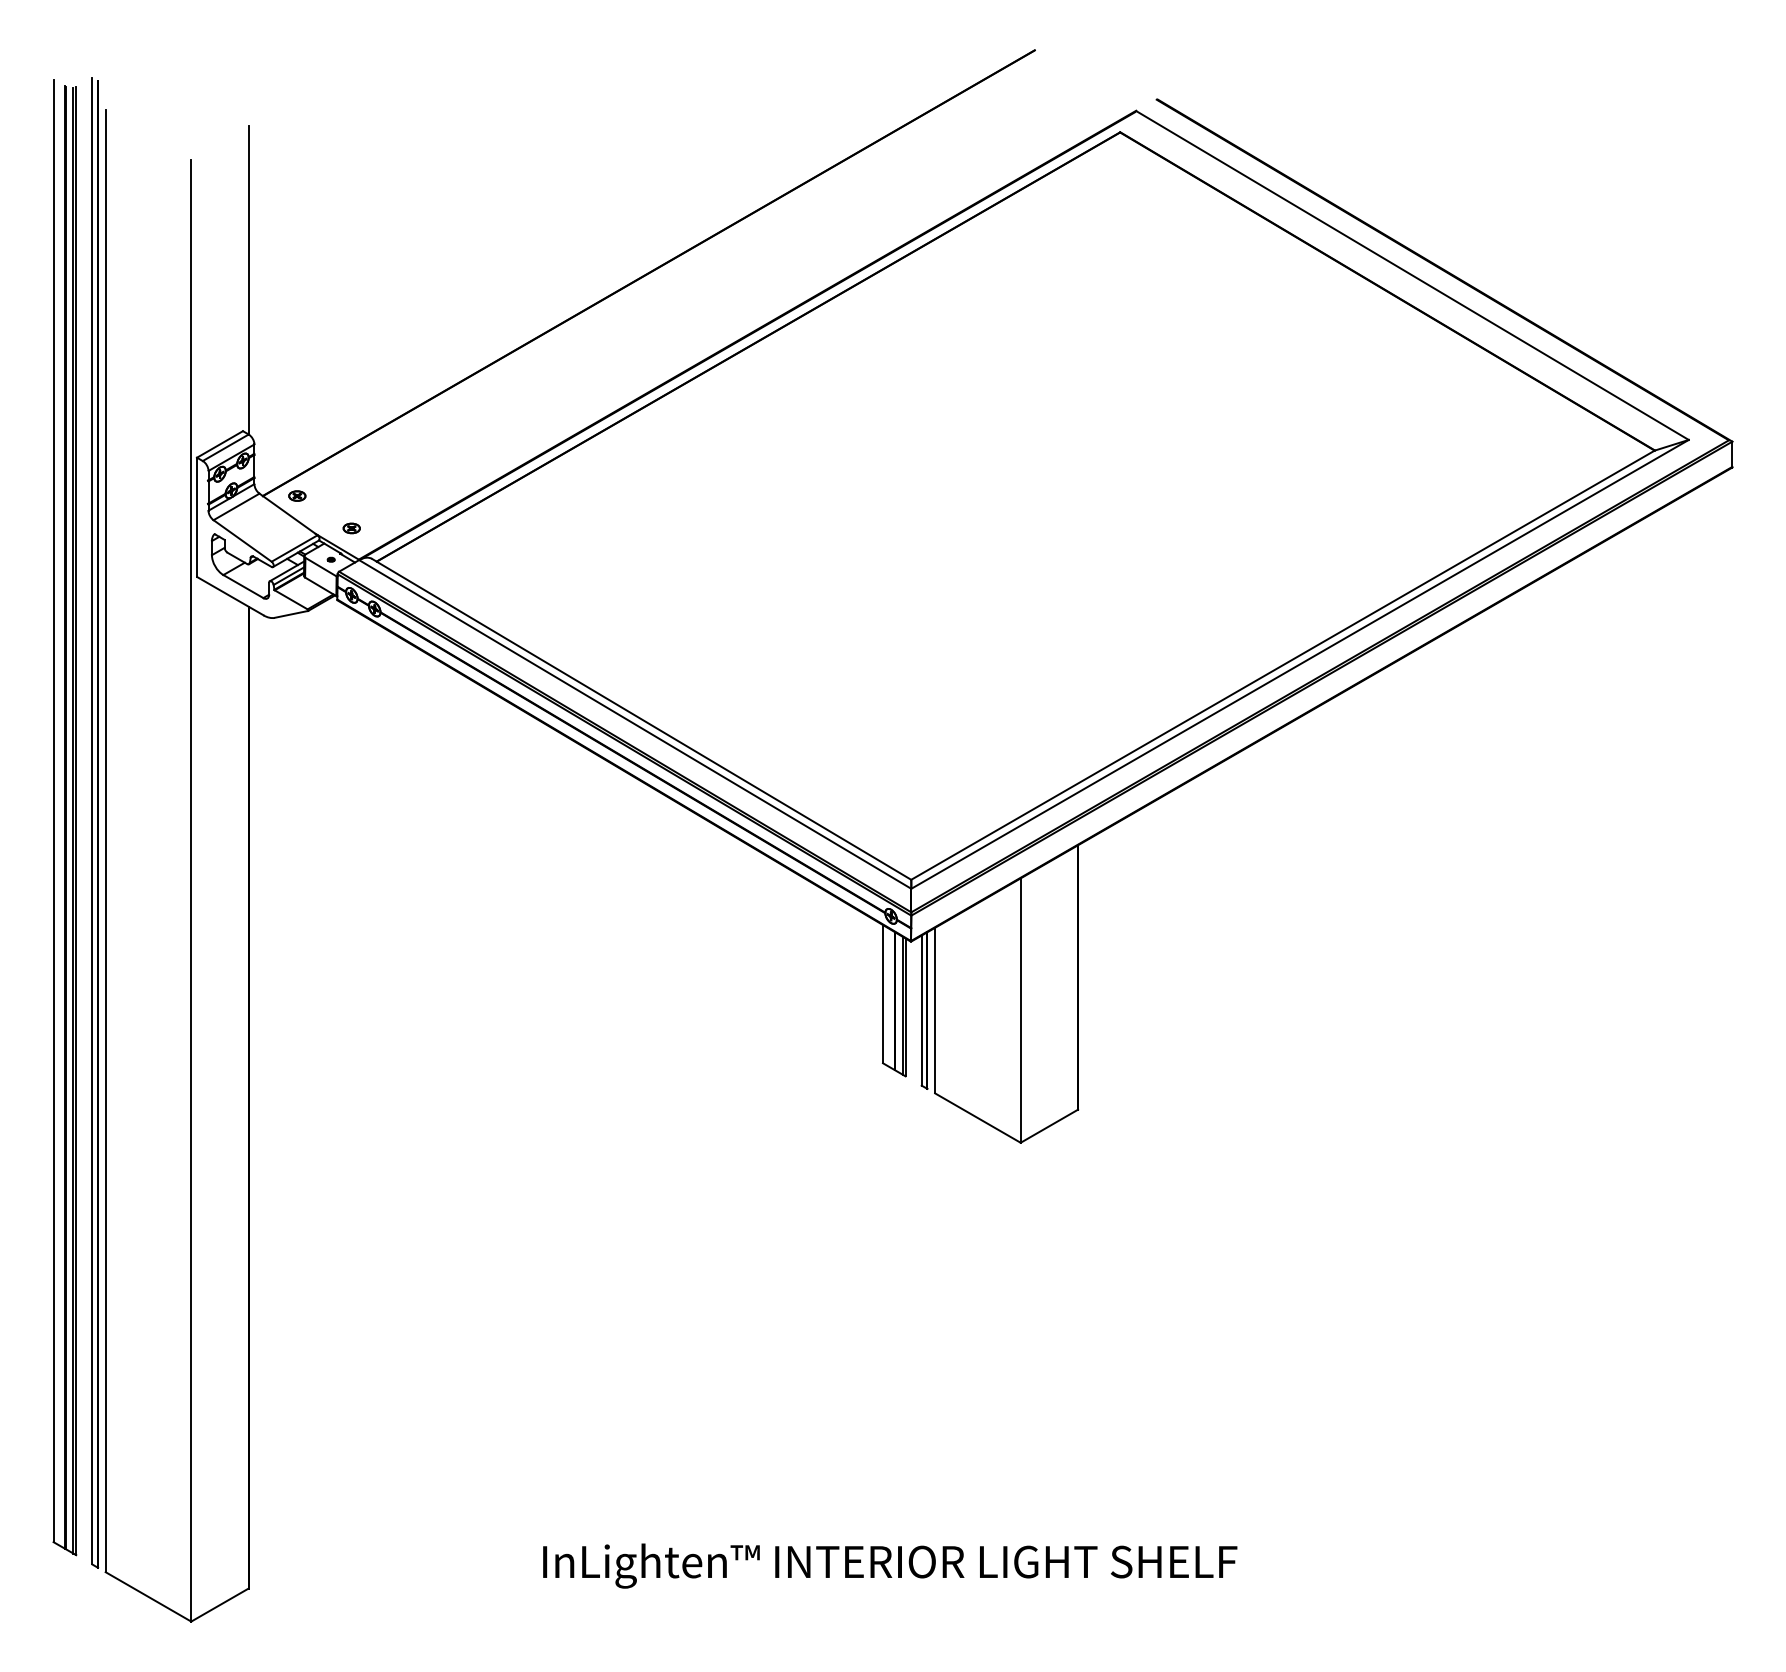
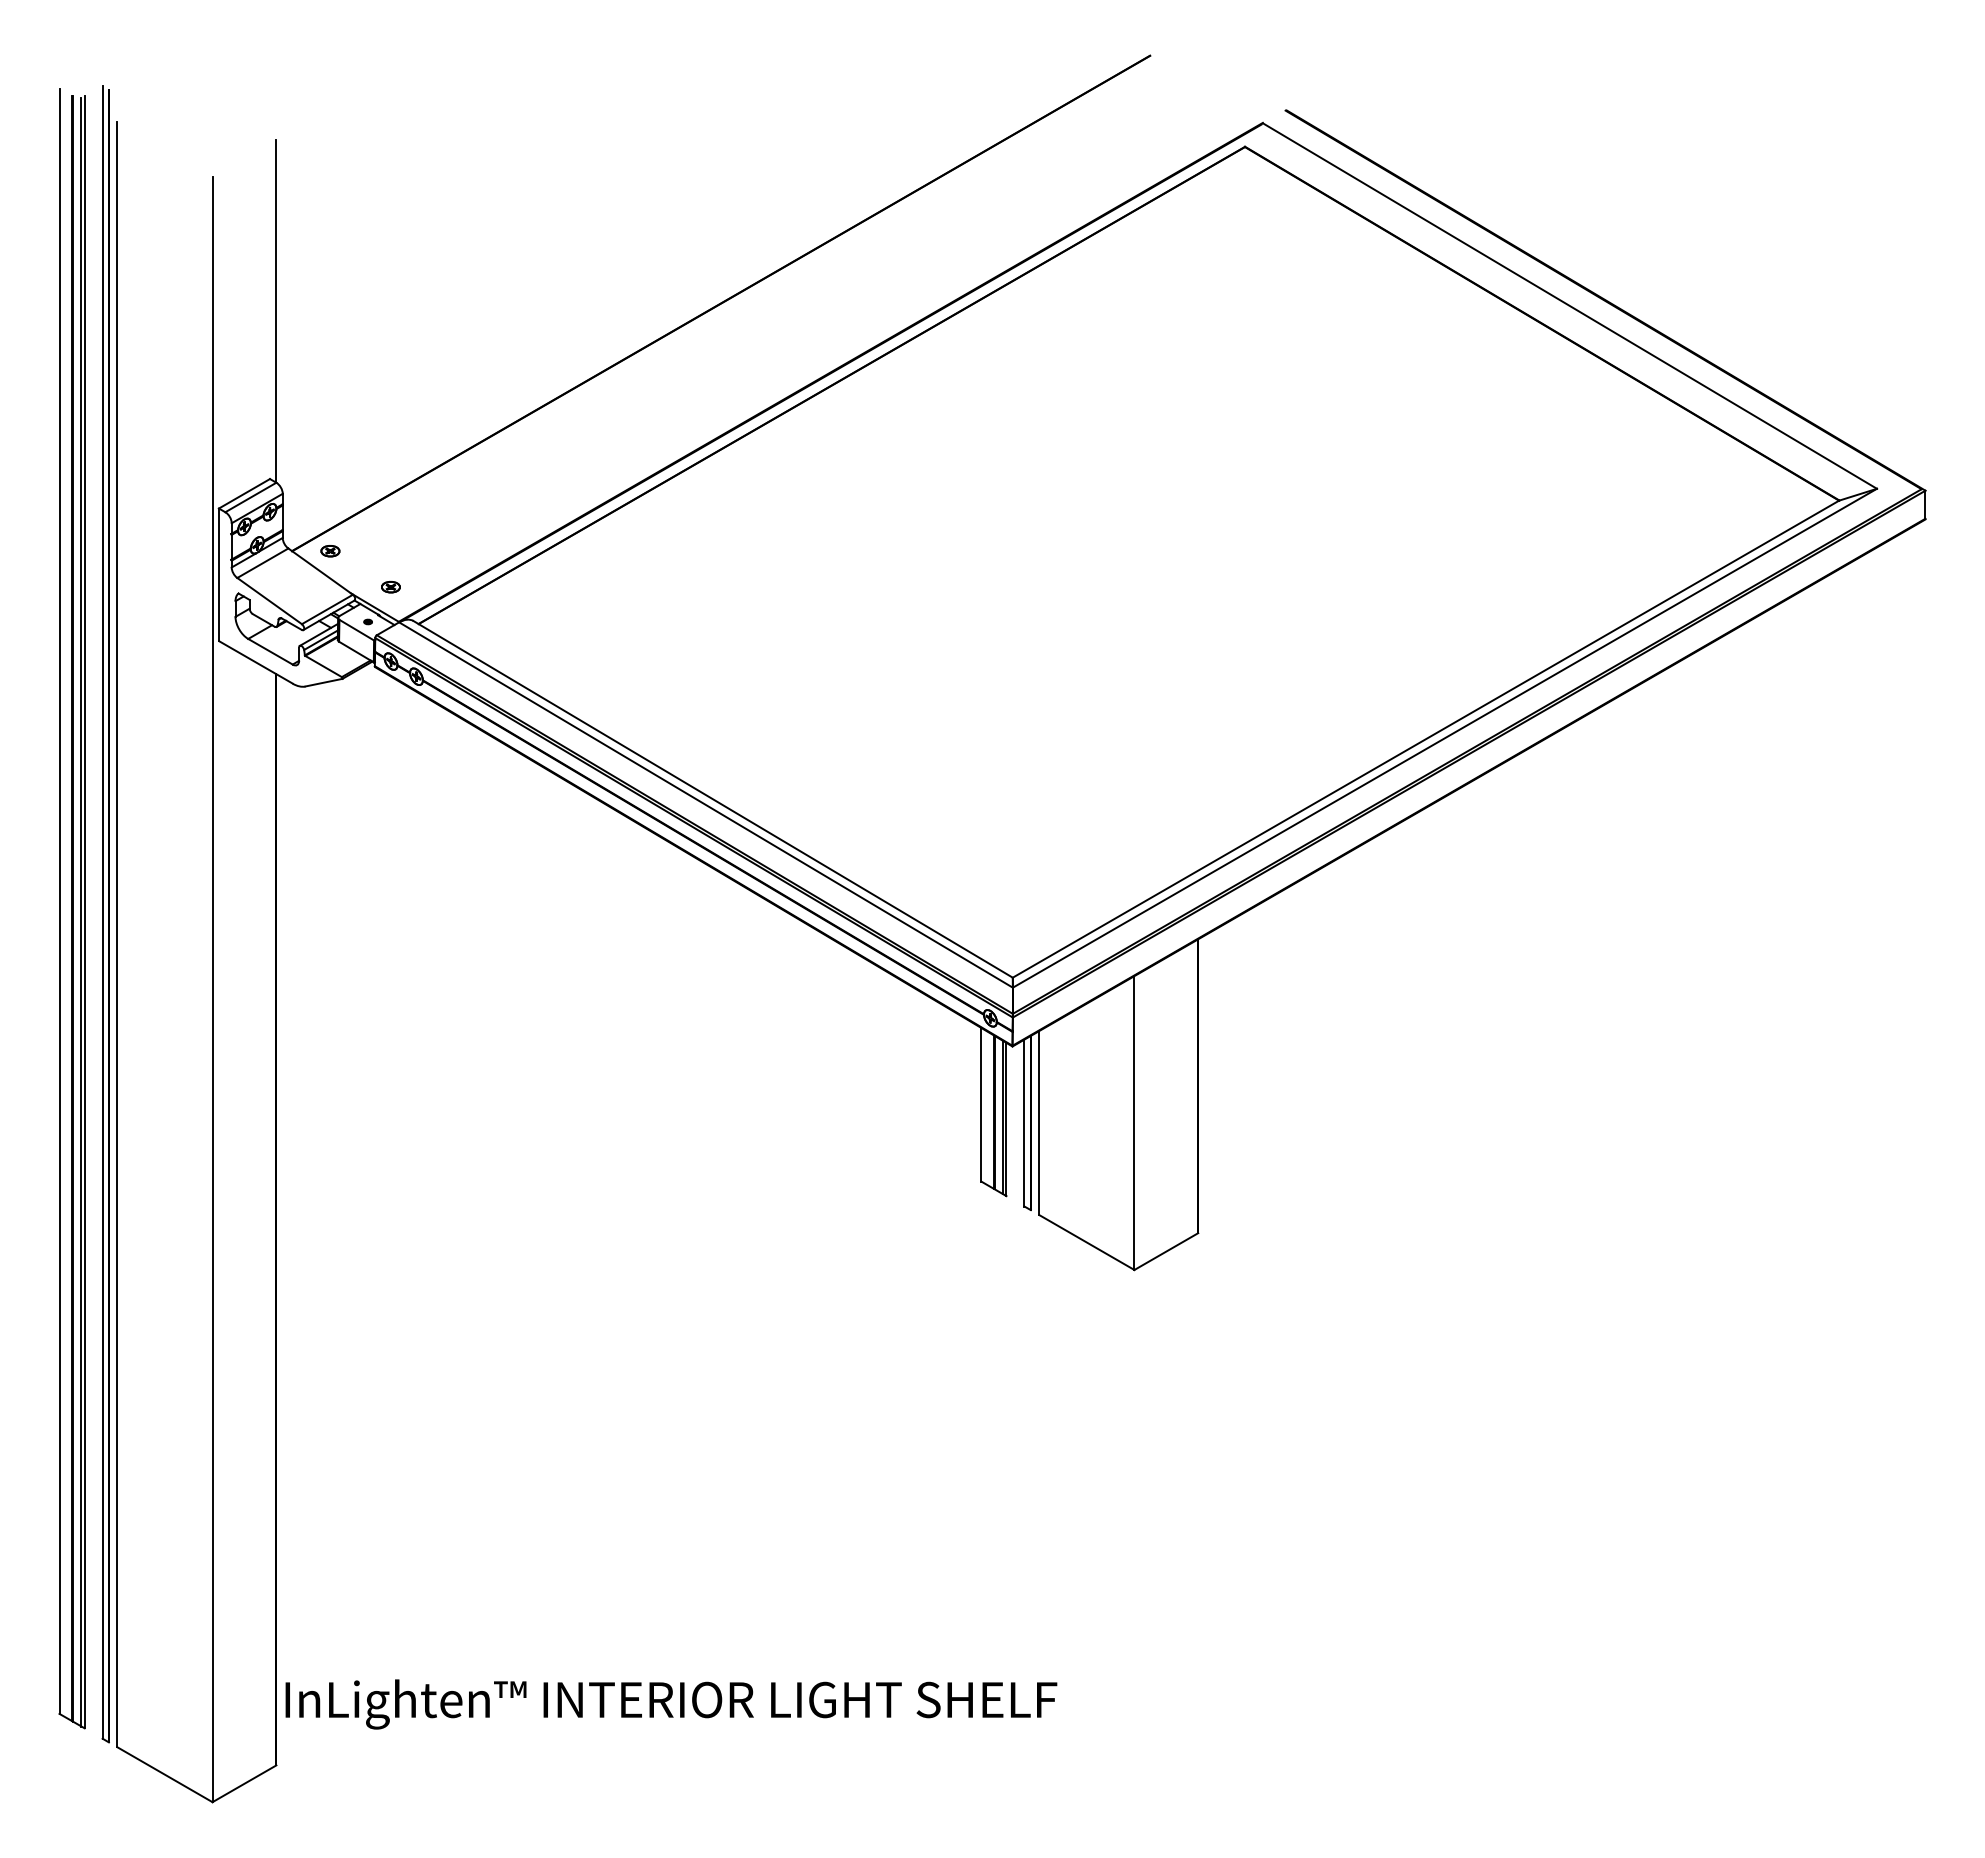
text: (890, 1566) -> (671, 1704), moved

